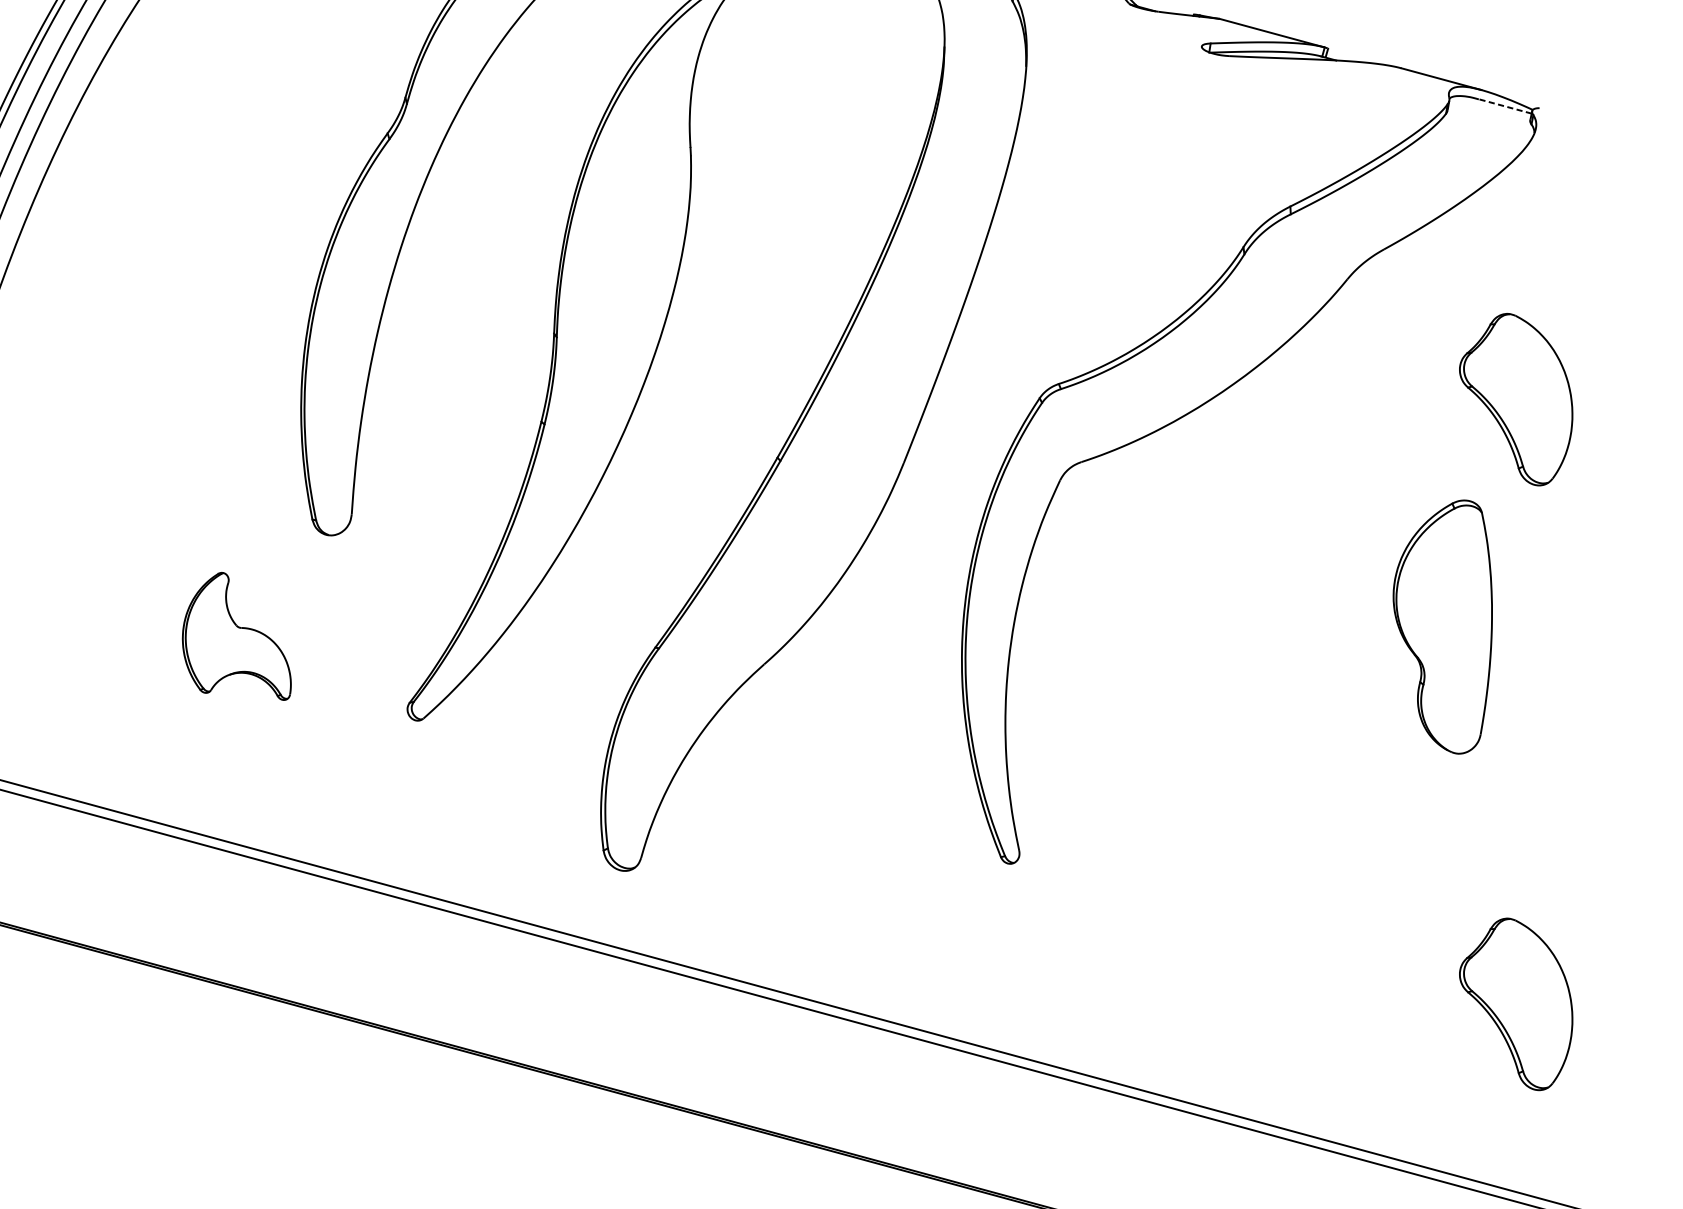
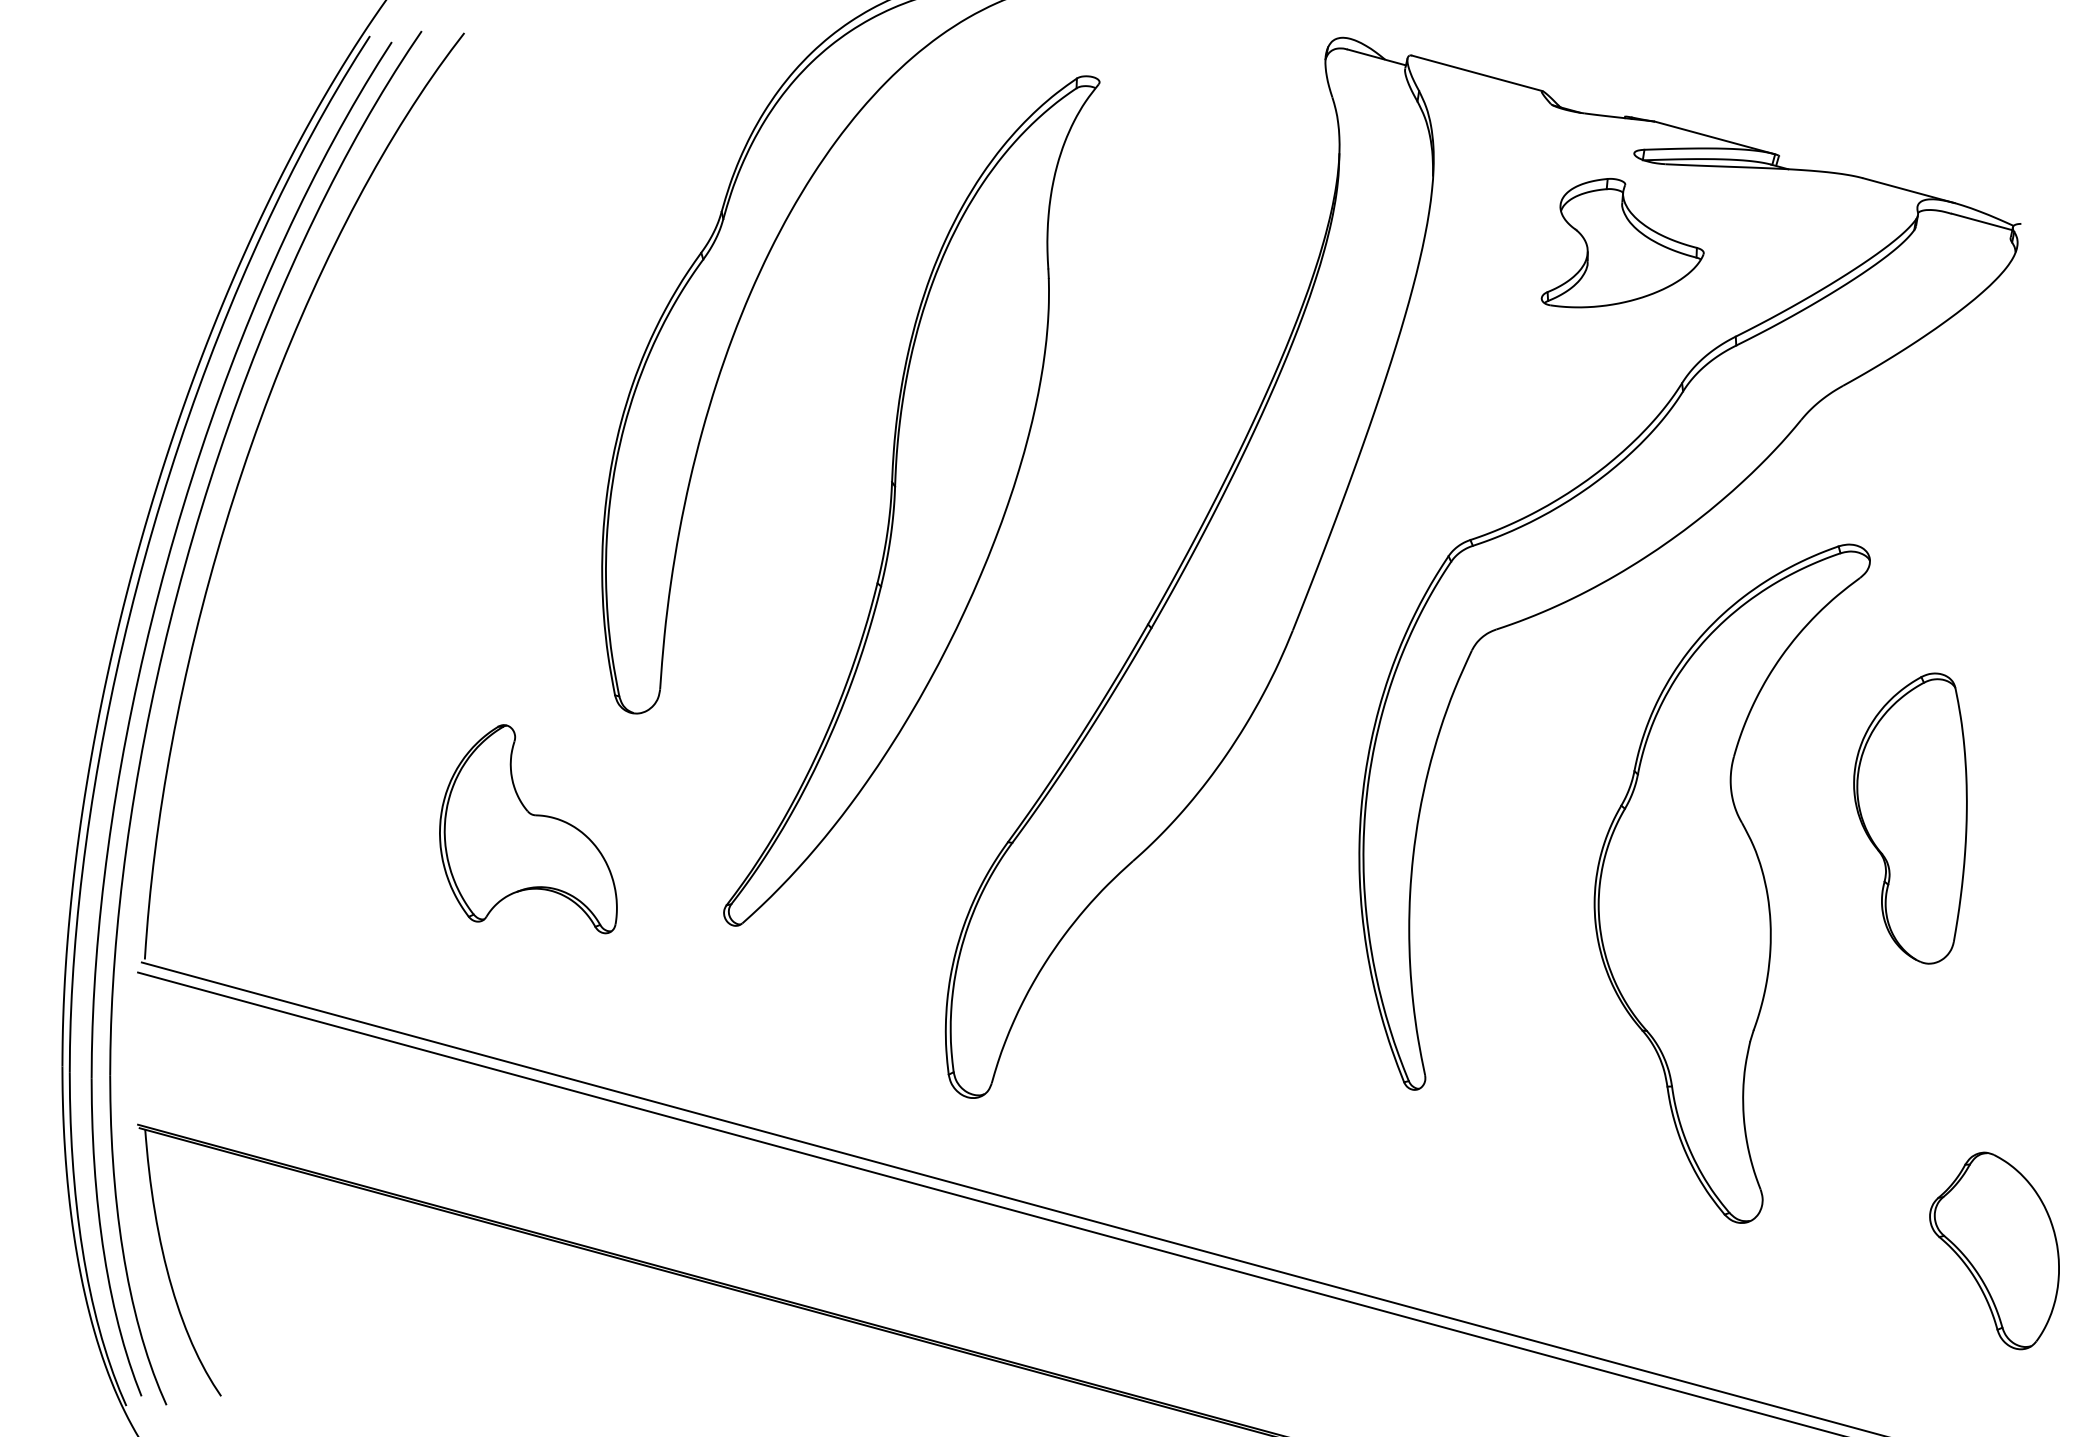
line: (1504, 106) -> (1981, 221), dashed -> solid
part: (1191, 125) -> (1622, 243), added
part: (1516, 399) -> (1994, 557), removed
part: (236, 636) -> (528, 829), size x1.43
part: (1286, 683) -> (1731, 883), added

